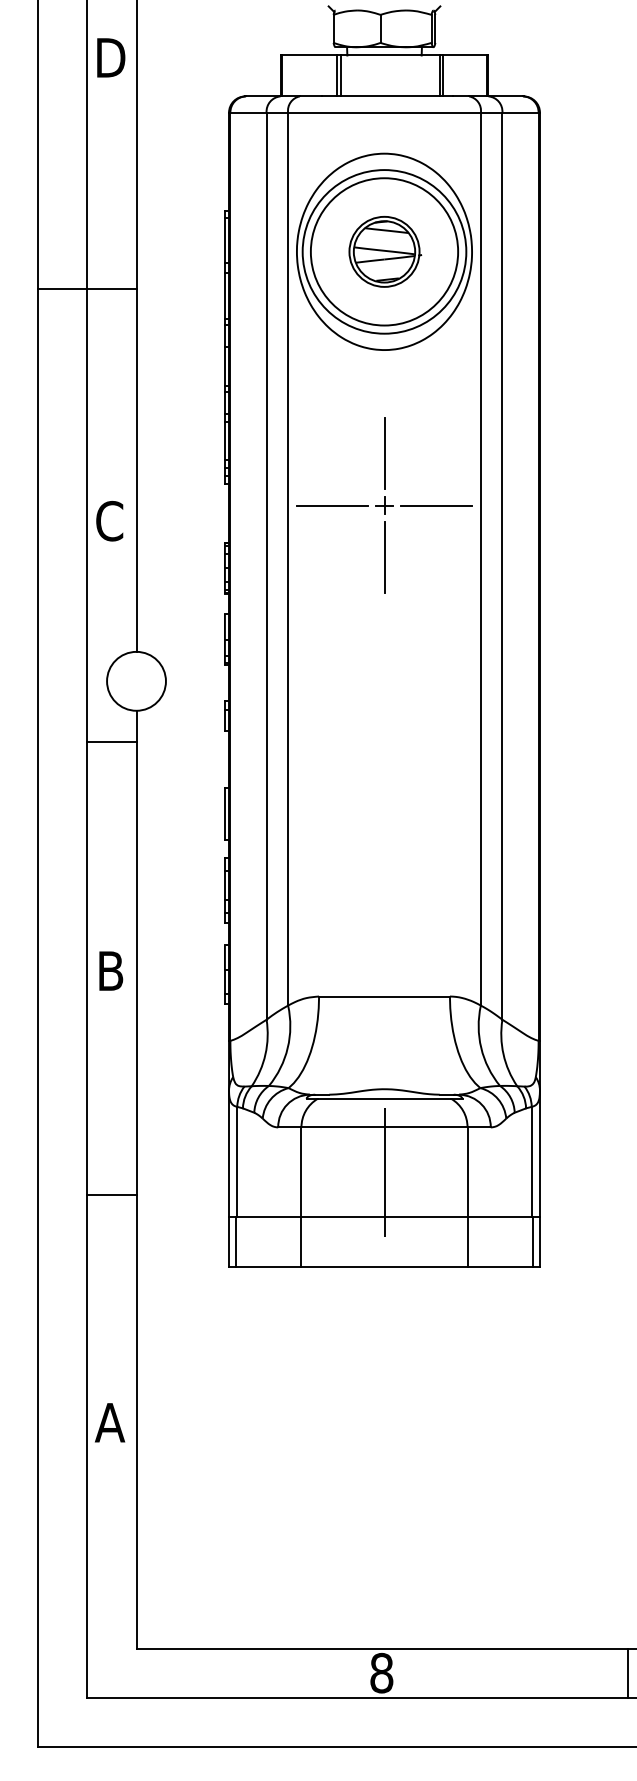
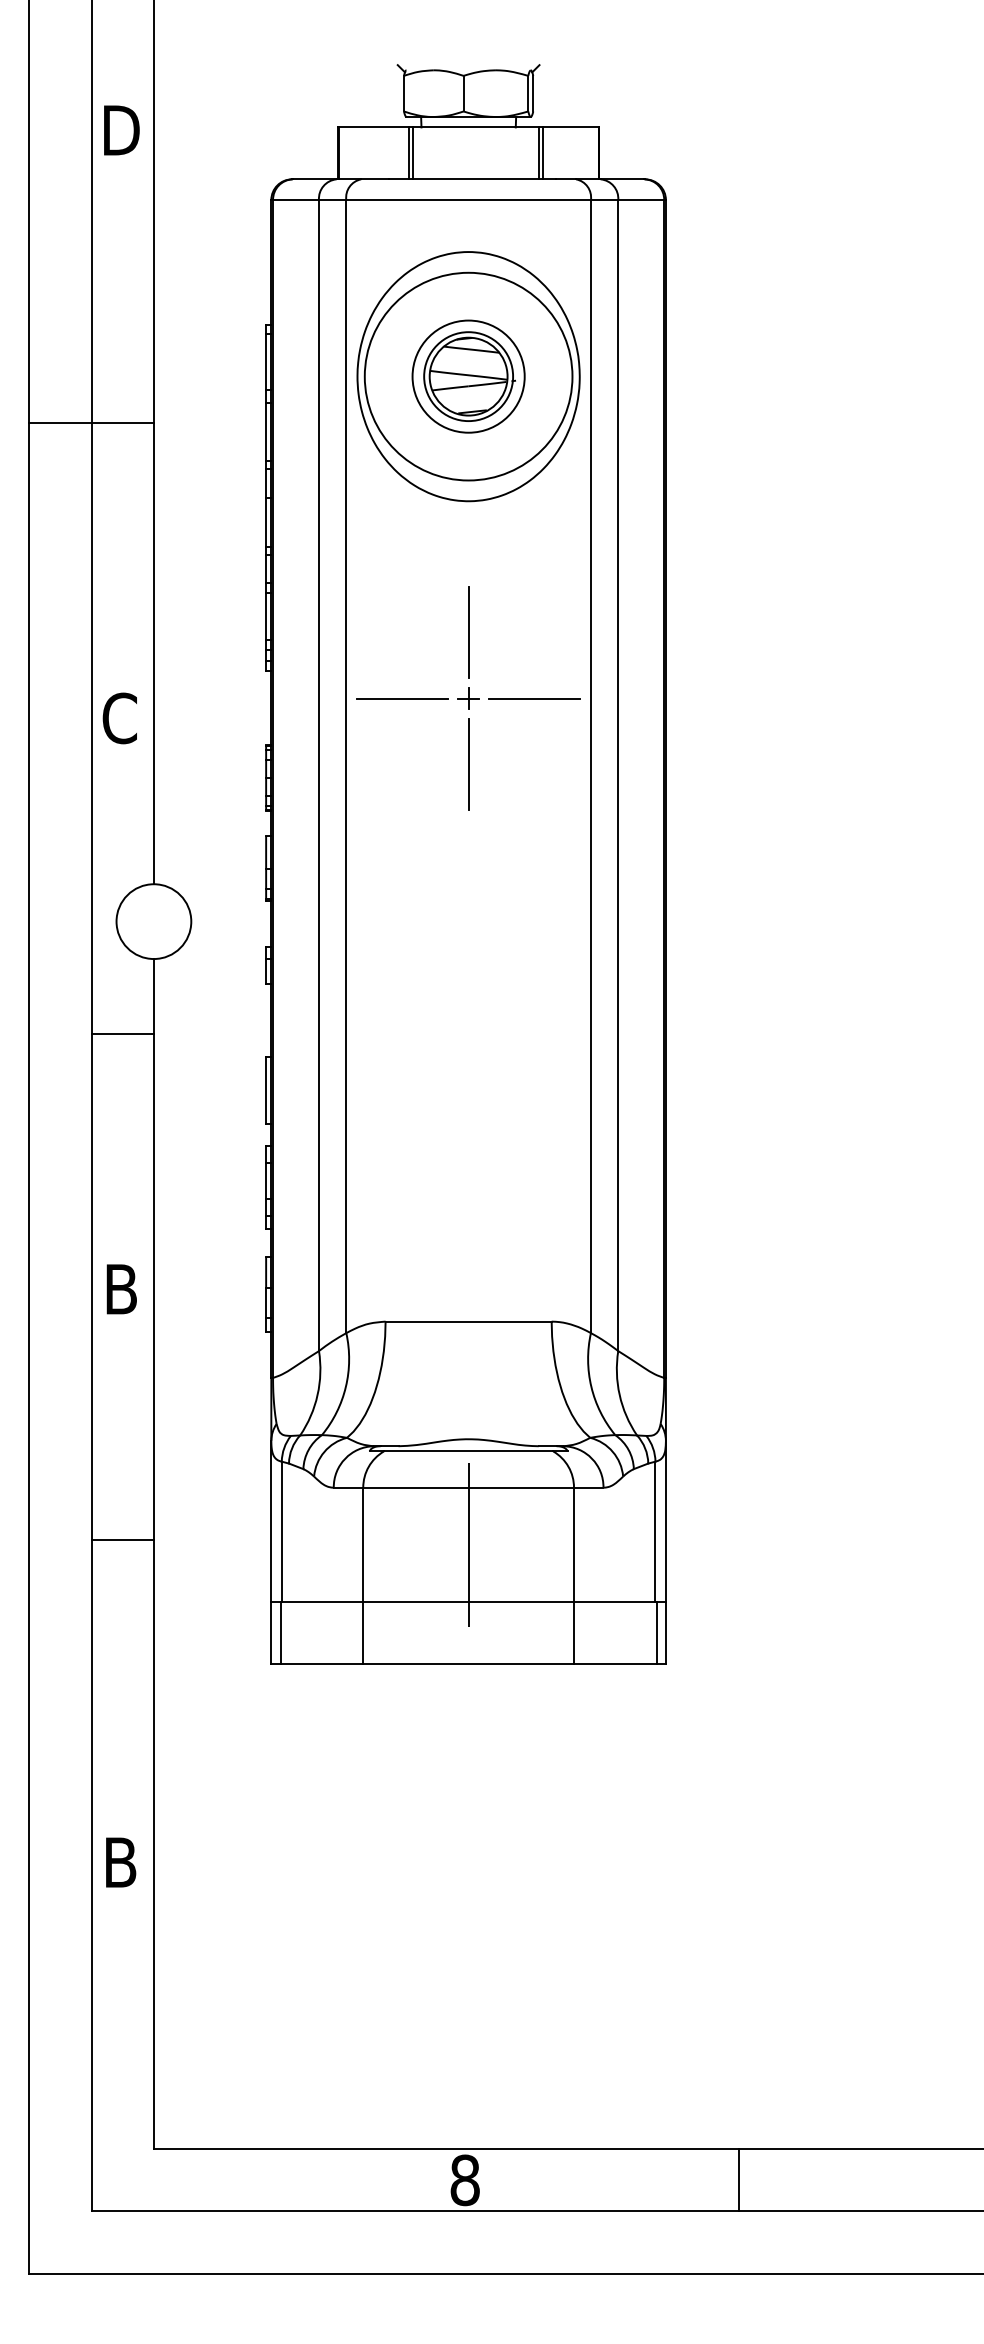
circle: (384, 251) -> (468, 376), size x0.6
line: (111, 741) -> (122, 1034), moved
line: (111, 1195) -> (122, 1539), moved
text: (110, 1422) -> (120, 1862), A -> B
line: (627, 1673) -> (738, 2180), moved

